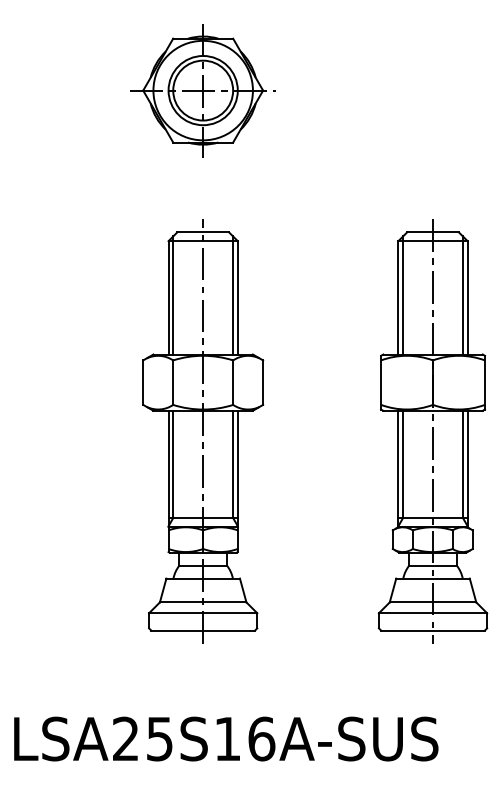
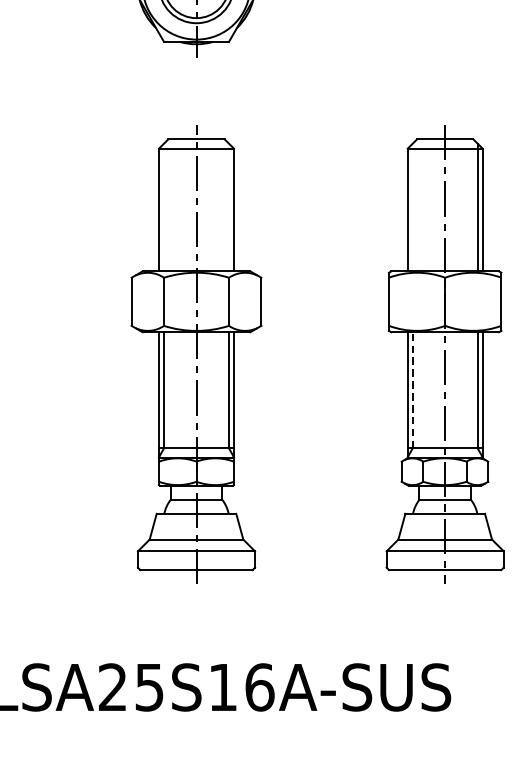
line: (173, 295) -> (164, 207), removed
line: (233, 295) -> (229, 207), removed
line: (403, 295) -> (413, 207), removed
line: (403, 464) -> (413, 390), solid -> dashed

